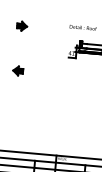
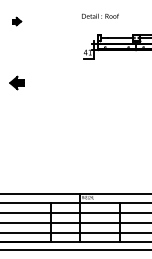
part: (21, 26) -> (16, 21), size x0.6

